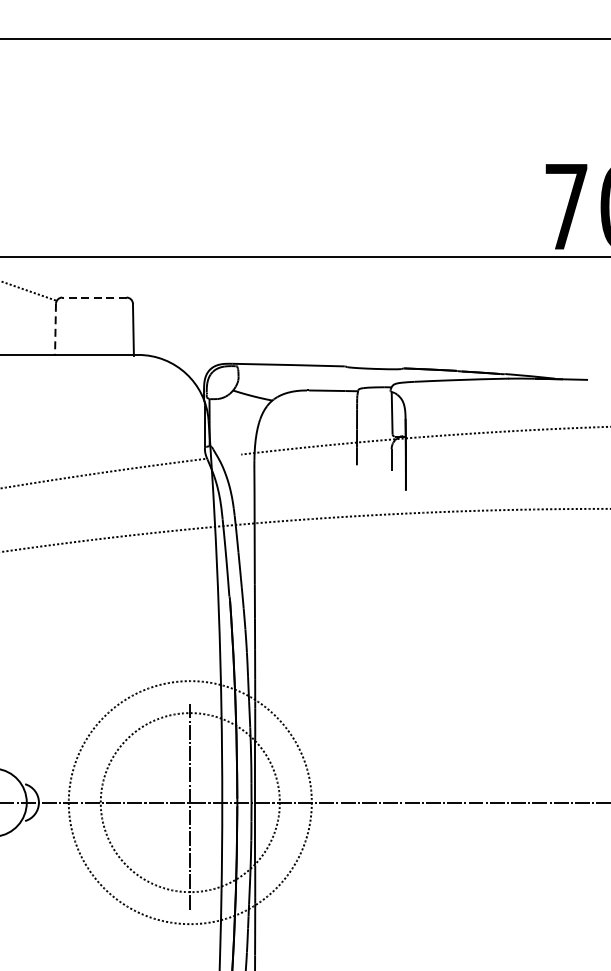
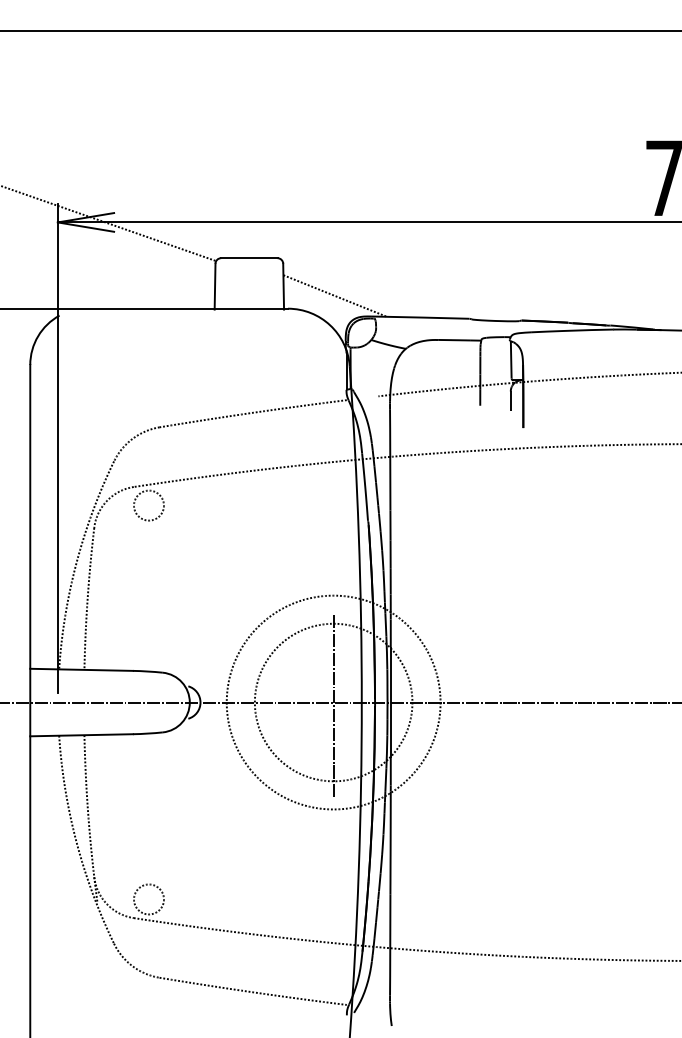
line: (93, 297) -> (248, 258), dashed -> solid
line: (55, 329) -> (215, 286), dashed -> solid
line: (191, 339) -> (334, 295), added

